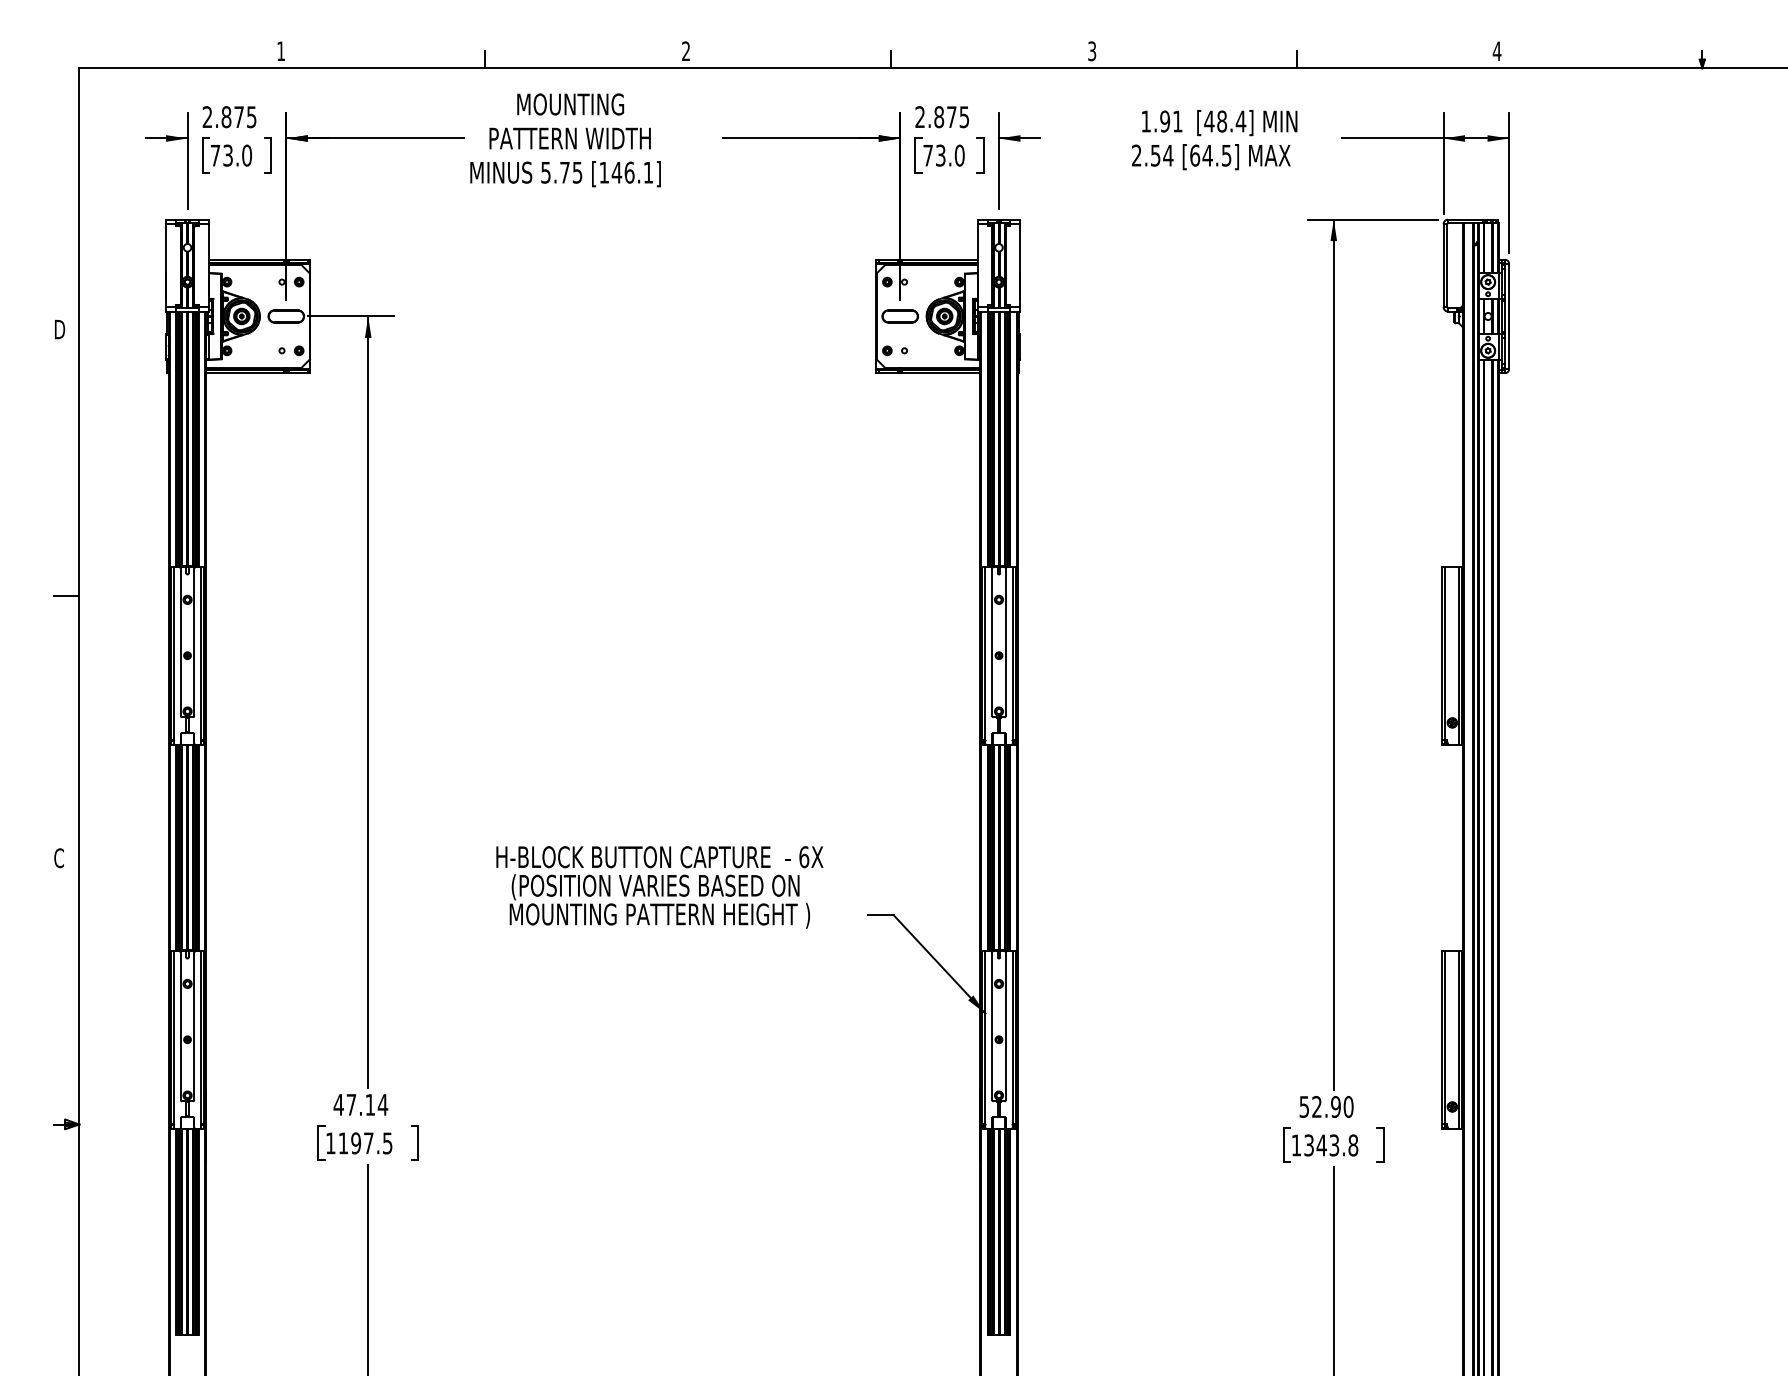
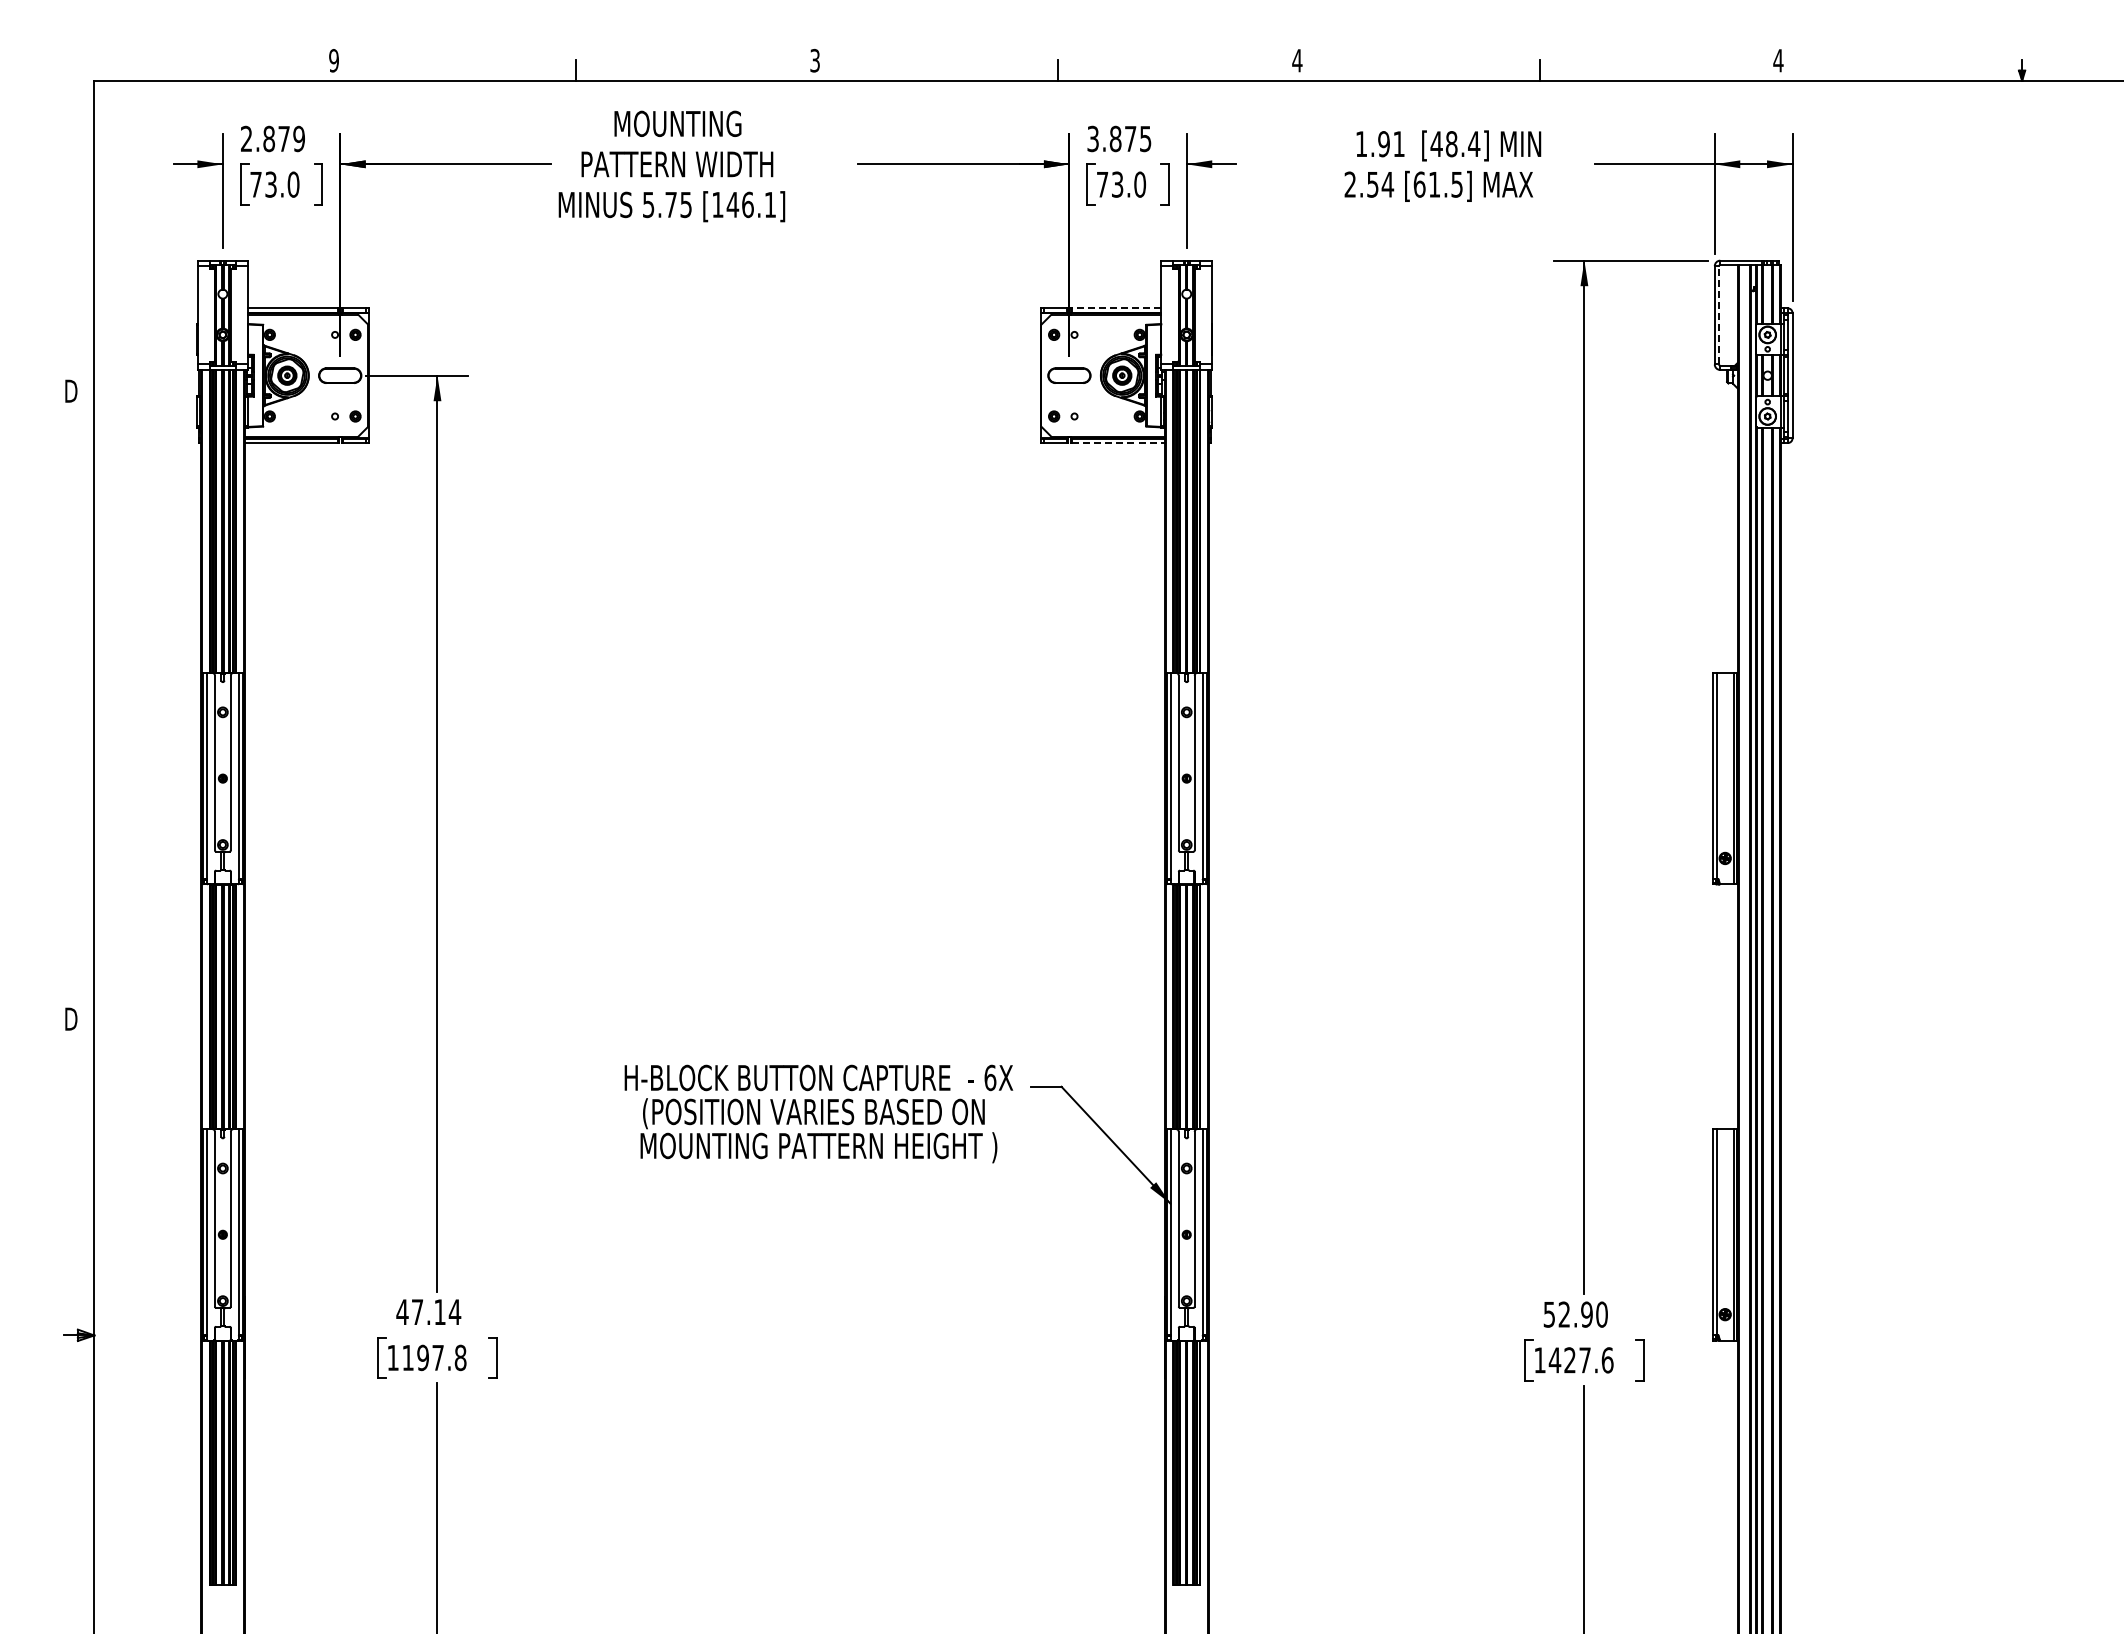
text: (280, 51) -> (333, 60), 1 -> 9
text: (685, 51) -> (814, 60), 2 -> 3
text: (1092, 51) -> (1297, 60), 3 -> 4
text: (251, 116) -> (298, 138), 2.875 -> 2.879
text: (919, 117) -> (1092, 139), 2.875 -> 3.875
text: (1207, 155) -> (1434, 184), [64.5] -> [61.5]
line: (939, 259) -> (1116, 308), solid -> dashed
line: (1447, 264) -> (1719, 314), solid -> dashed
line: (941, 373) -> (1118, 443), solid -> dashed
line: (65, 596) -> (78, 708), removed
text: (59, 858) -> (70, 1019), C -> D
text: (659, 887) -> (818, 1113), moved
text: (387, 1143) -> (460, 1357), 1197.5 -> 1197.8
text: (1330, 1145) -> (1580, 1360), 1343.8 -> 1427.6

